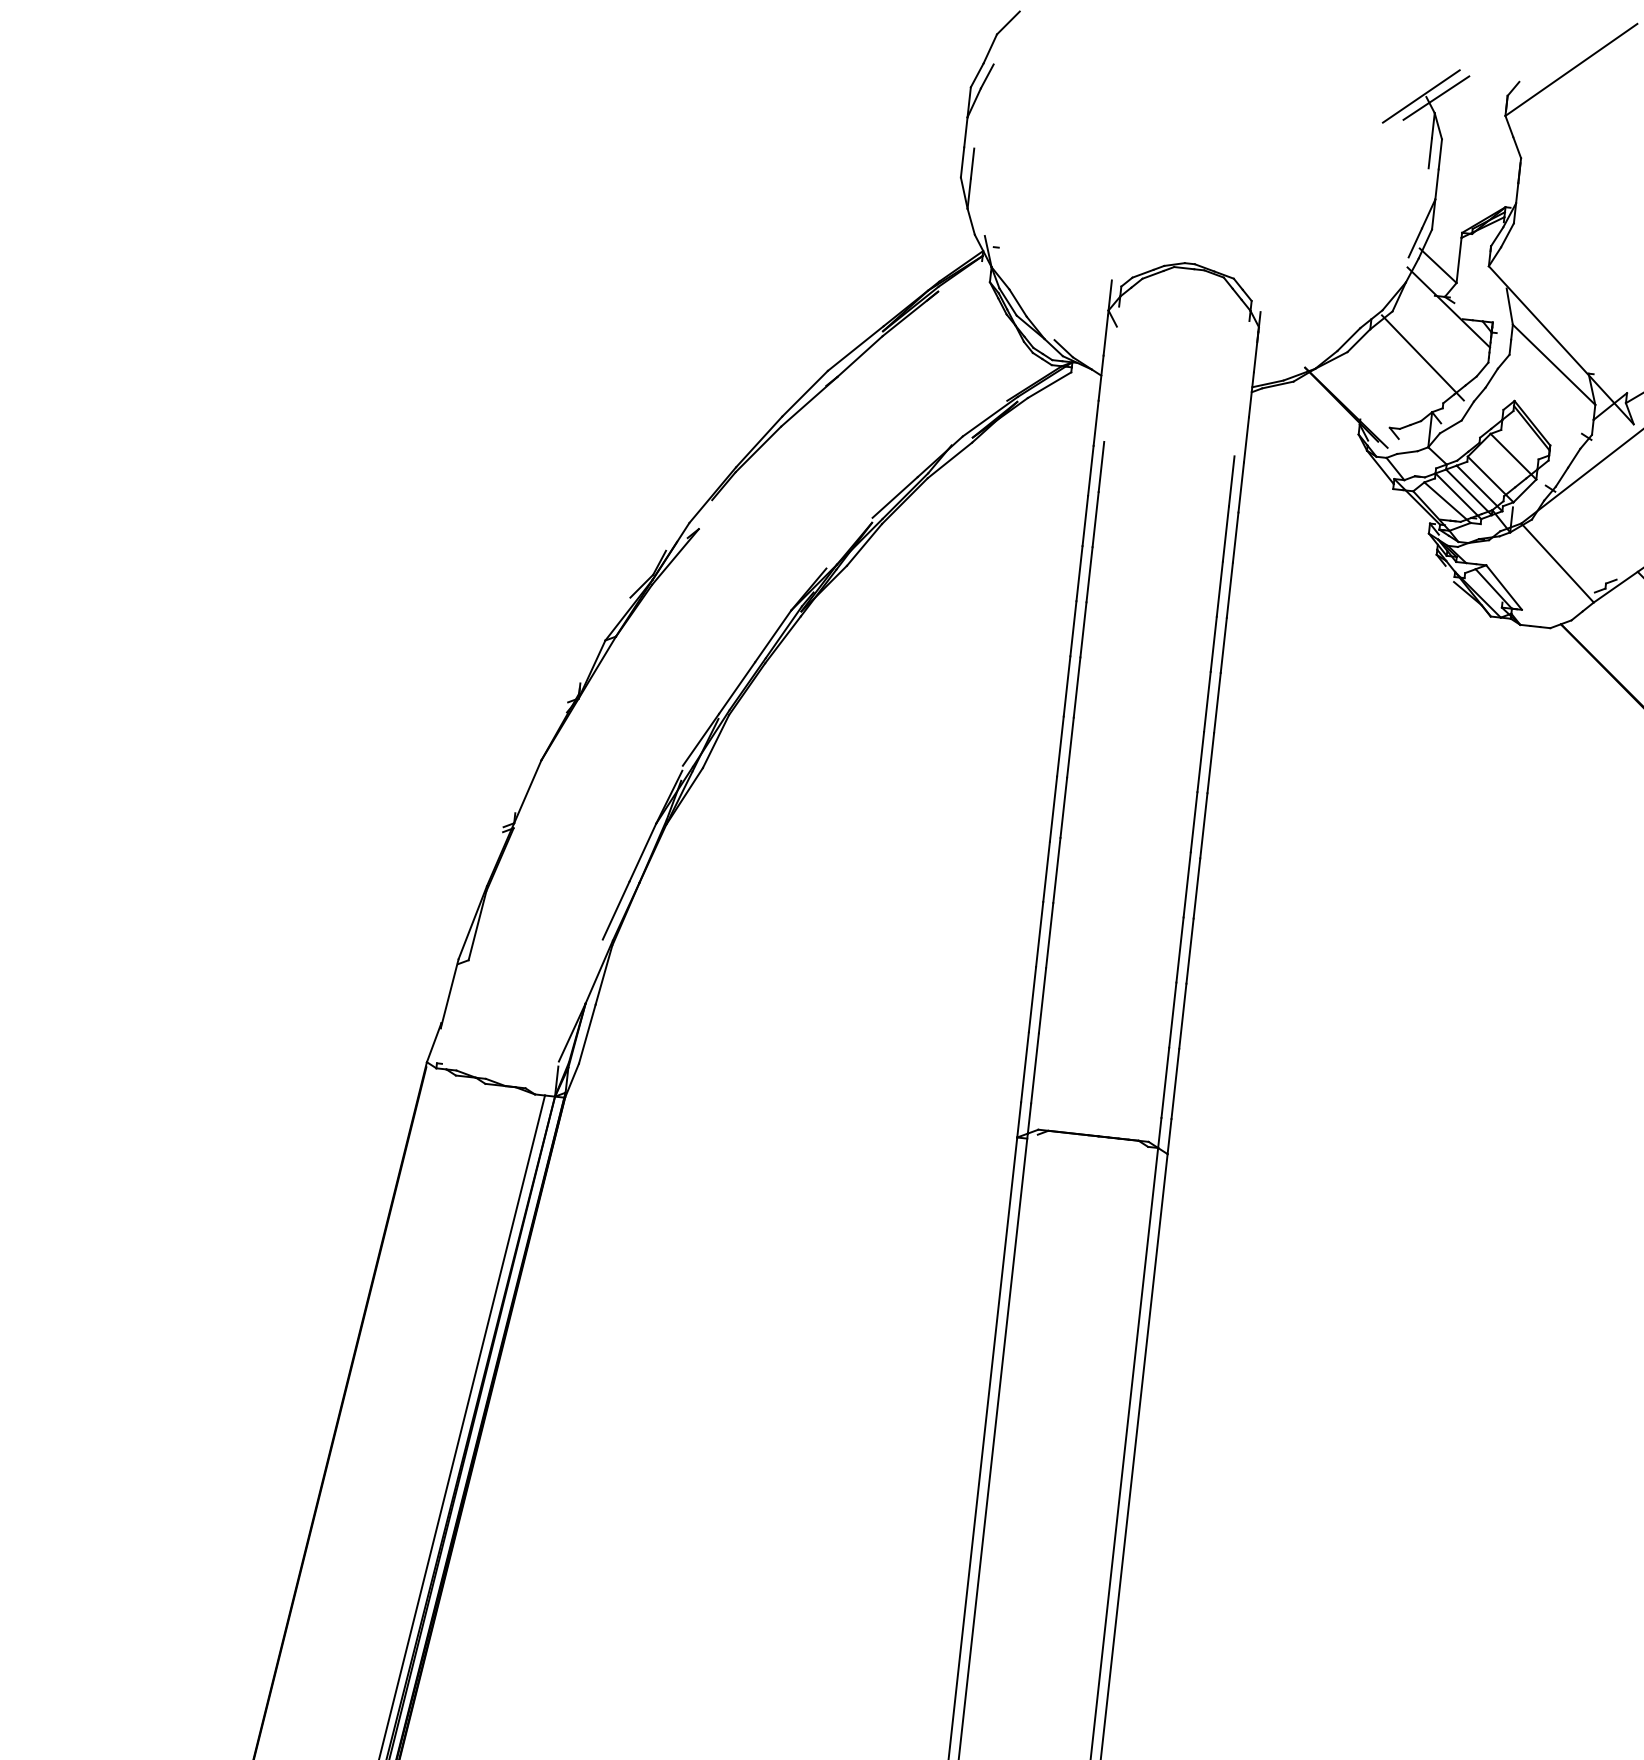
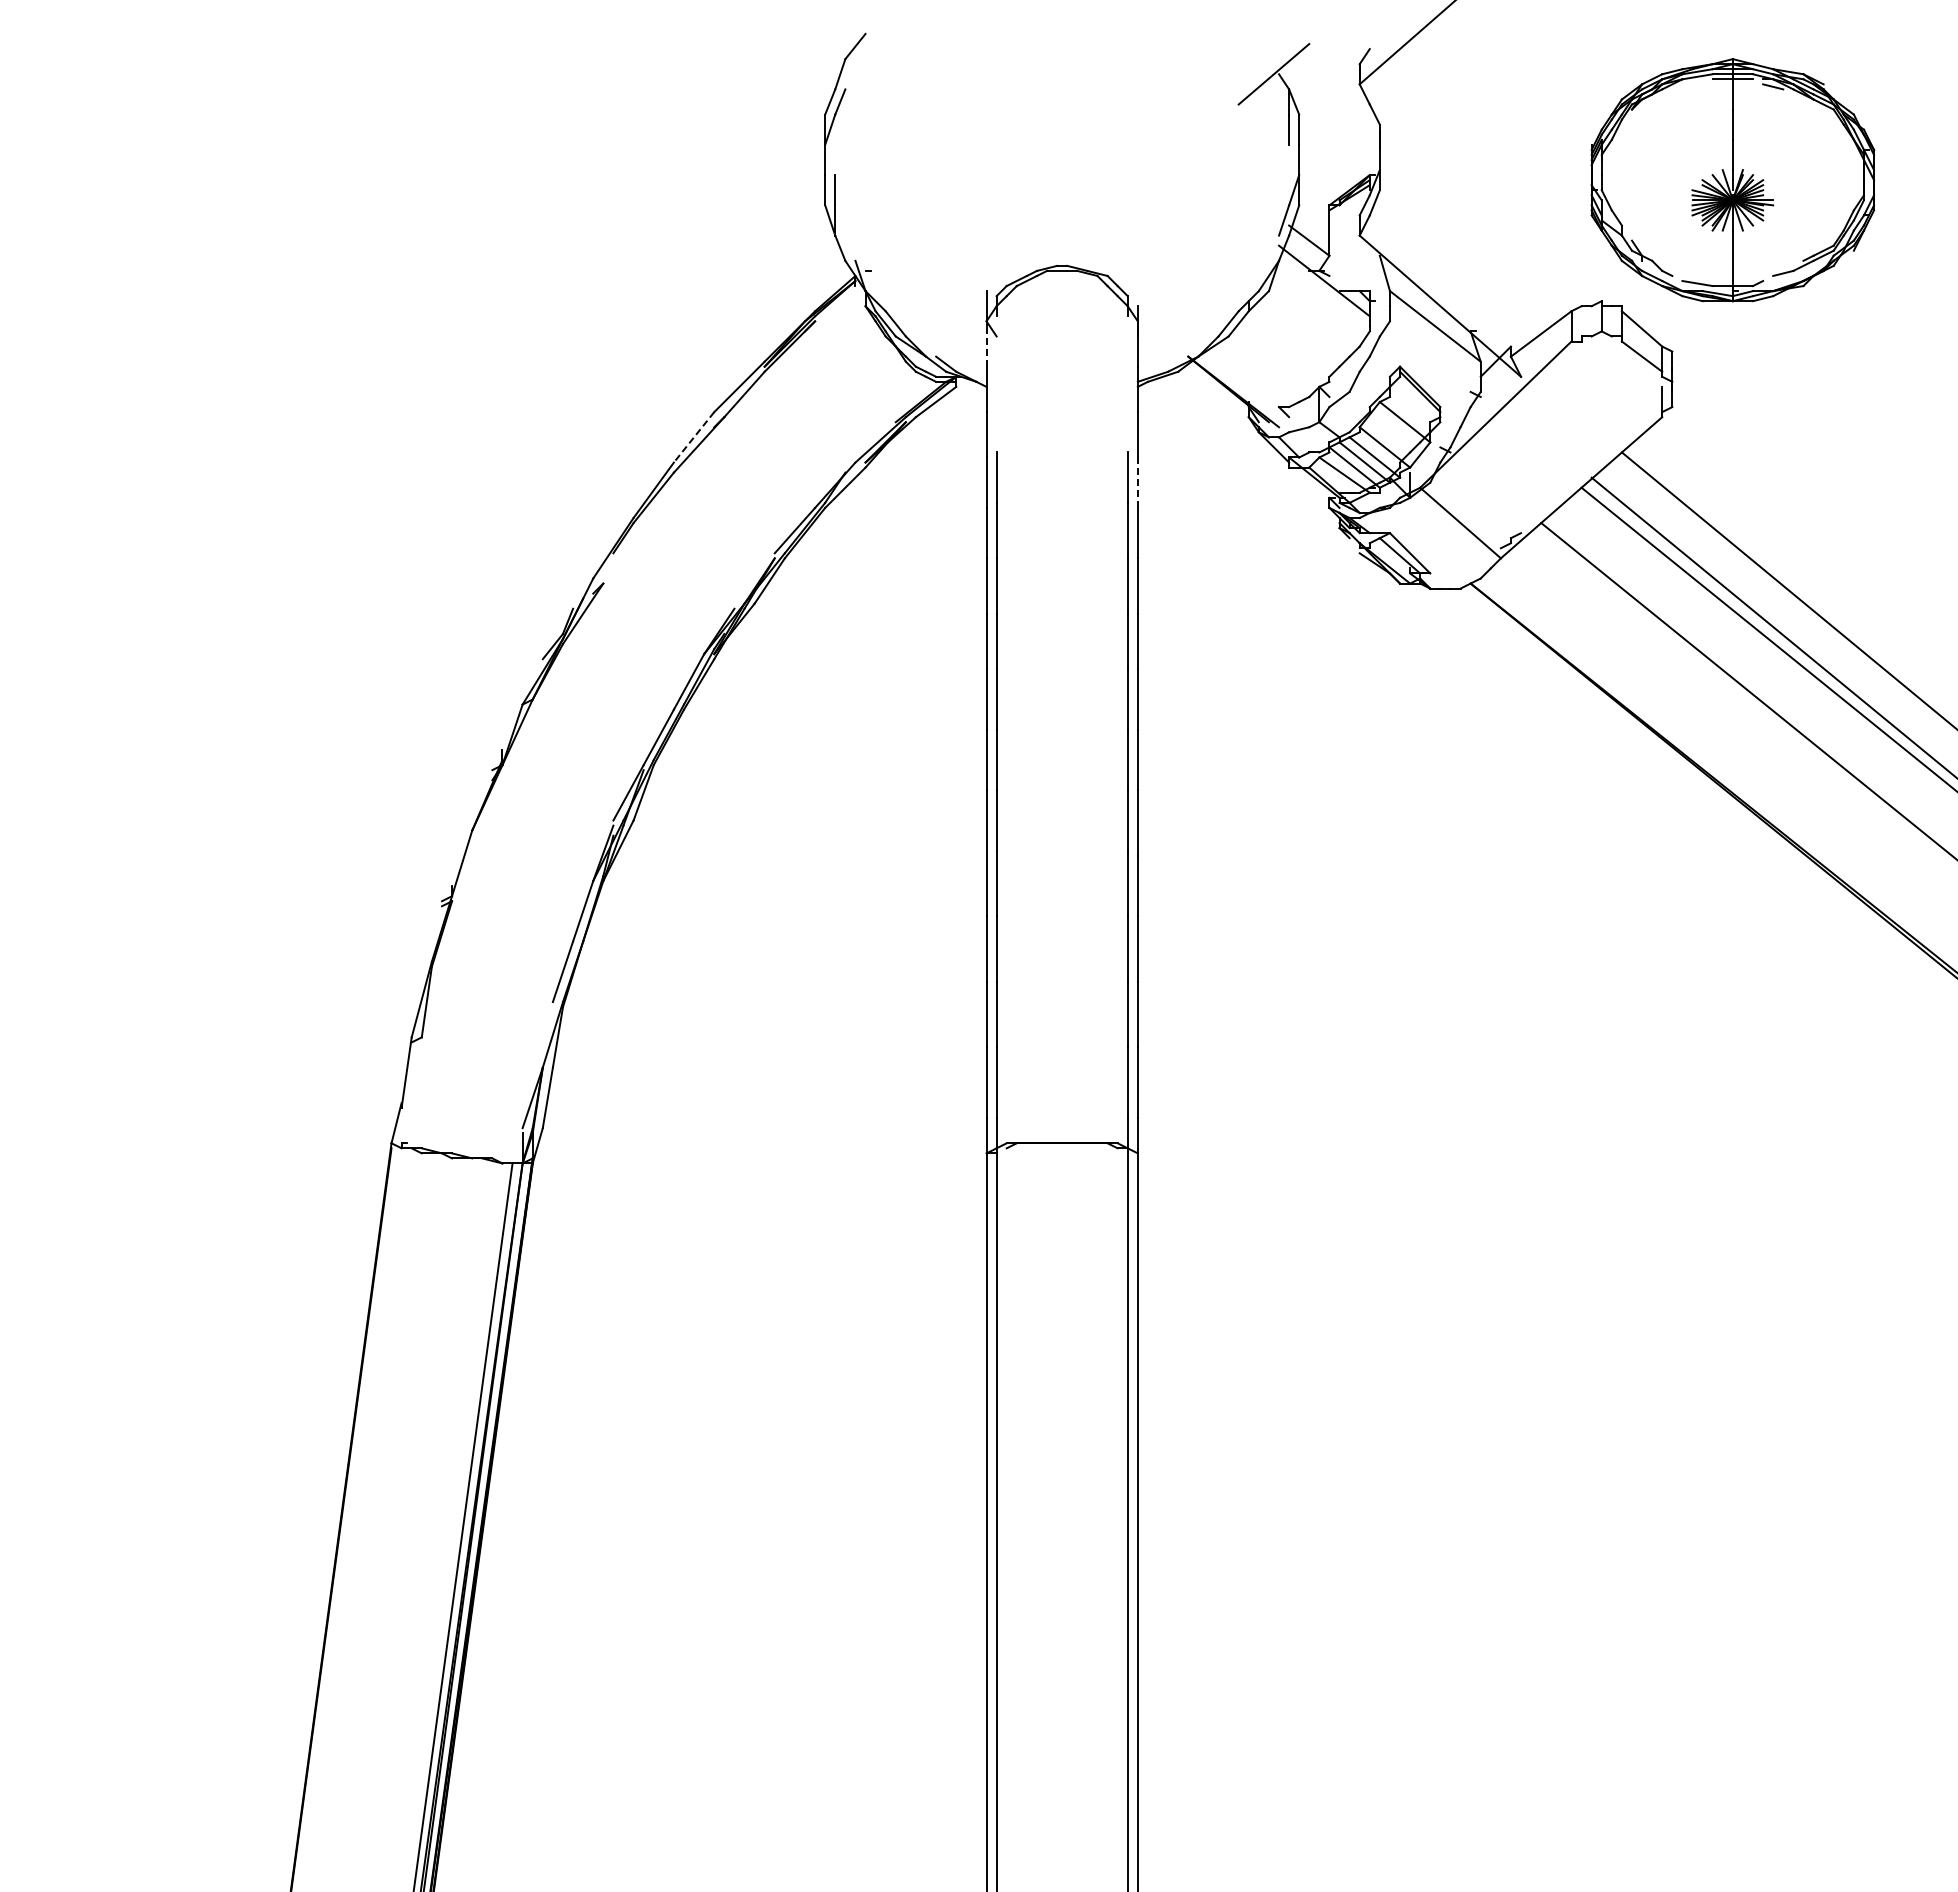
line: (1435, 98) -> (1288, 74), removed
line: (1105, 335) -> (986, 346), solid -> dashed
line: (1422, 357) -> (1303, 333), removed
line: (804, 393) -> (693, 437), solid -> dashed
line: (1240, 487) -> (1137, 482), solid -> dashed

